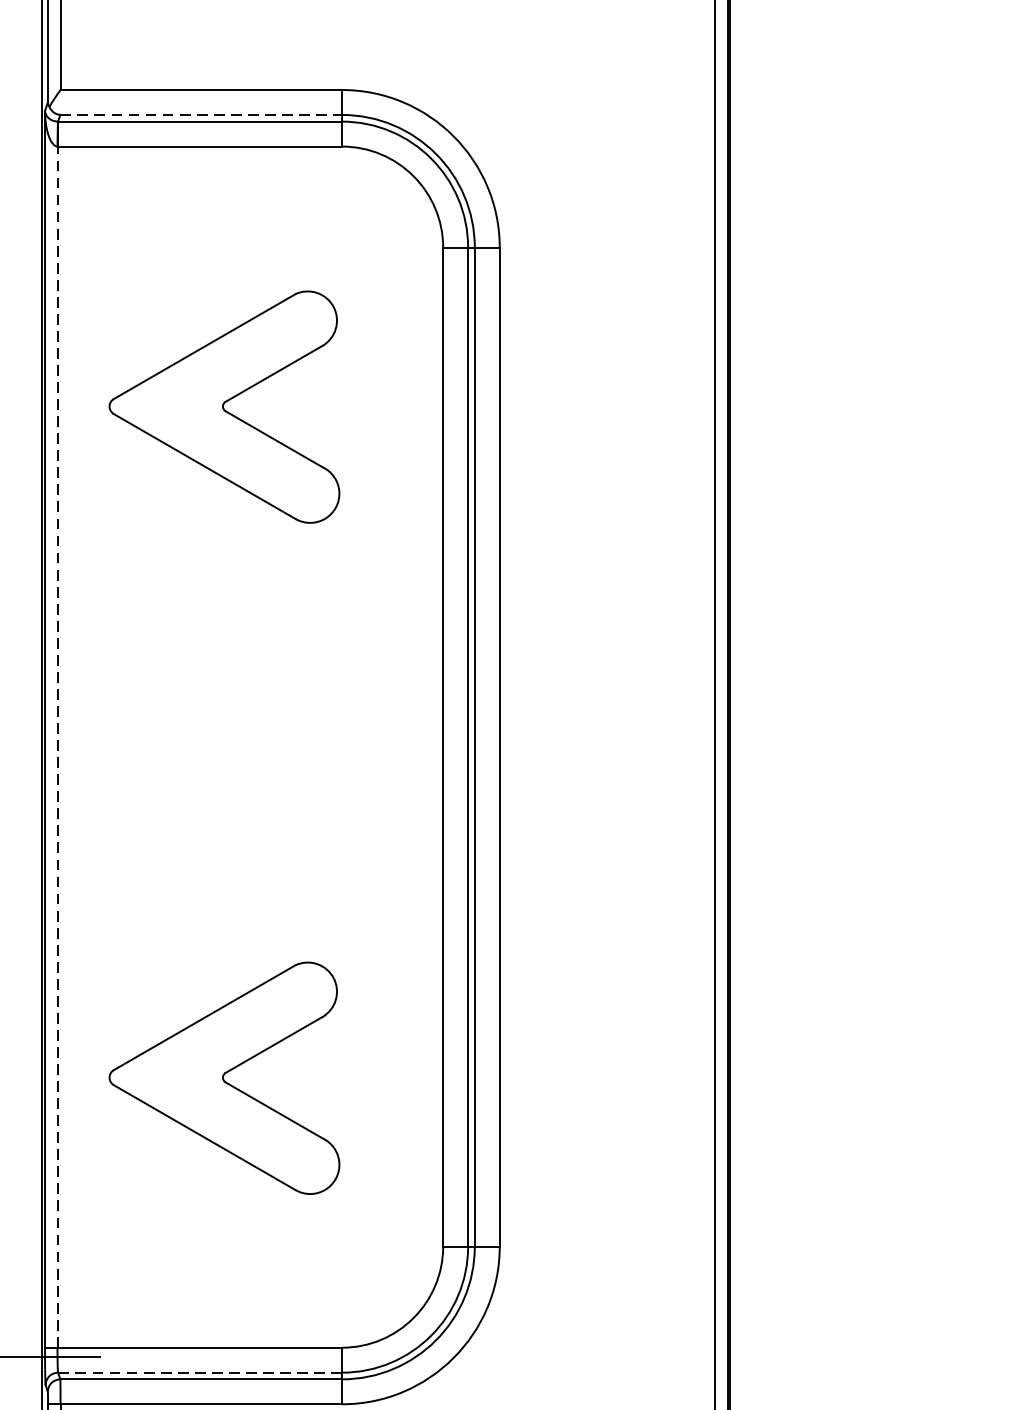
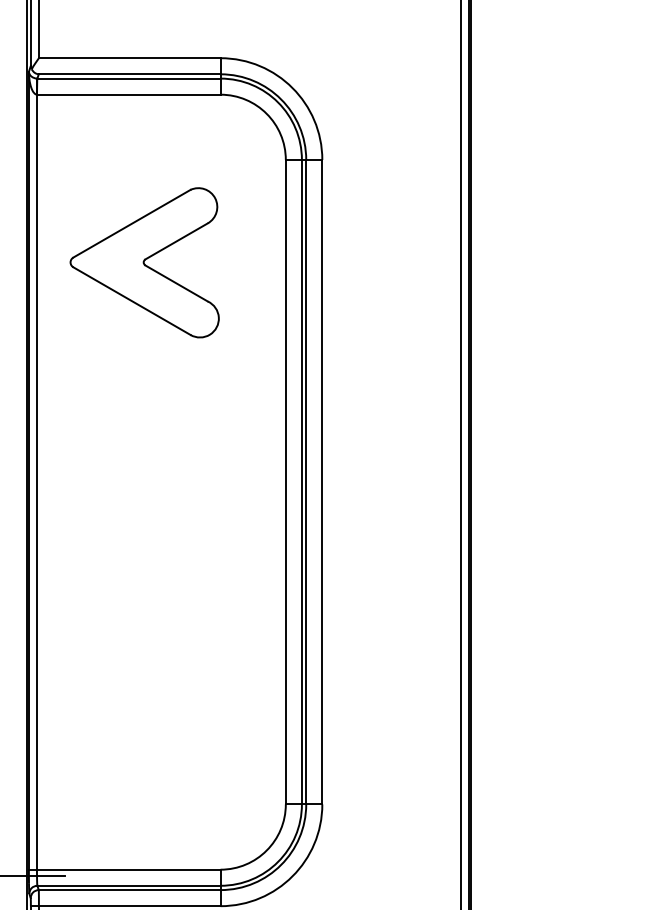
line: (200, 115) -> (129, 74), dashed -> solid
line: (56, 746) -> (36, 481), dashed -> solid
part: (224, 1077) -> (144, 695), removed
line: (199, 1372) -> (128, 885), dashed -> solid

